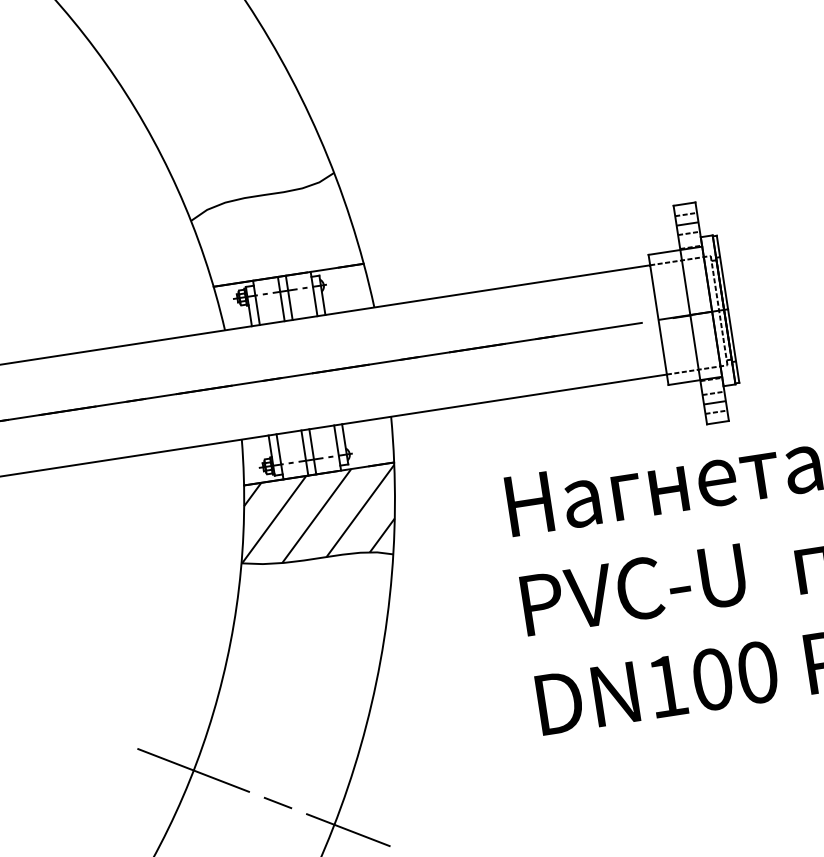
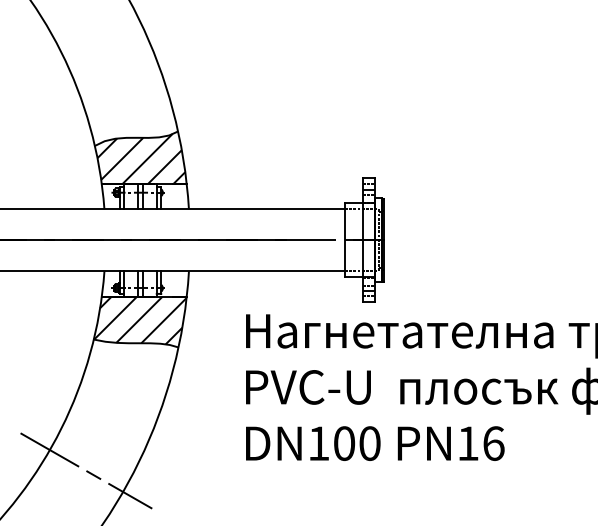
hatch: (276, 230) -> (141, 158), added

